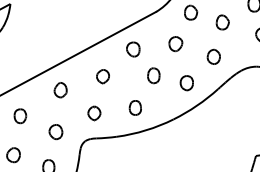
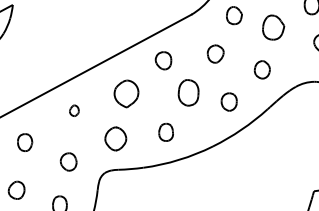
part: (222, 22) -> (272, 27), size x1.4
part: (153, 75) -> (188, 92), size x1.4
part: (102, 76) -> (125, 93), size x1.6
part: (60, 90) -> (74, 111), size x0.6
part: (94, 113) -> (115, 139), size x1.4

